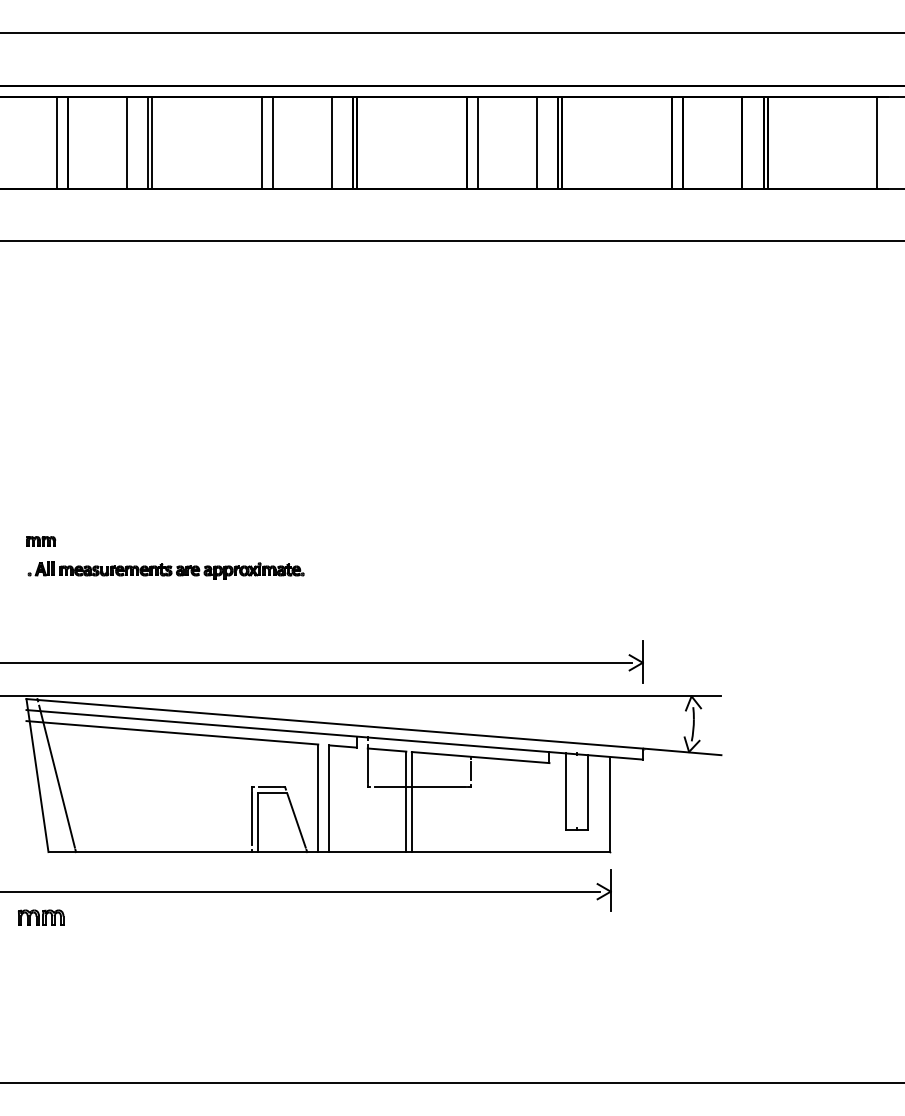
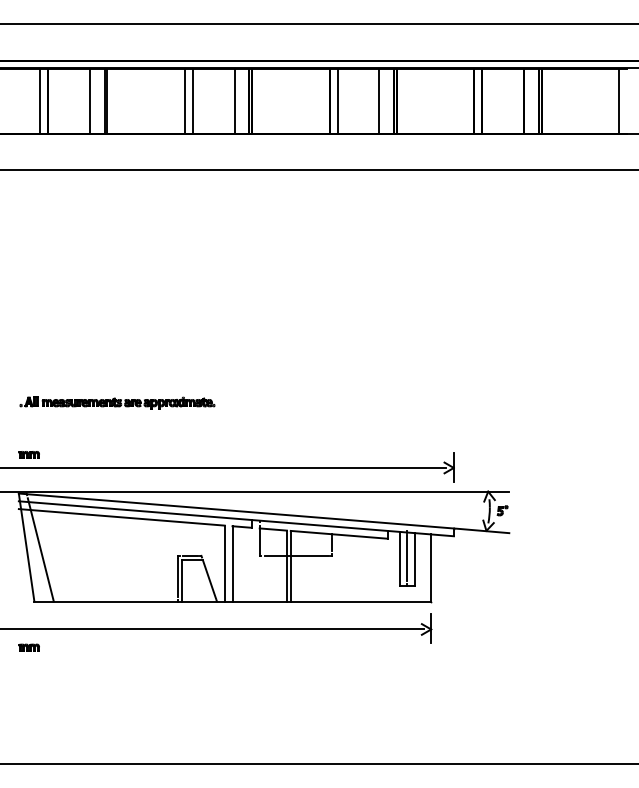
part: (41, 541) -> (29, 455), moved
part: (711, 723) -> (502, 510), added
line: (577, 789) -> (407, 557), added
part: (41, 917) -> (29, 647), size x0.62

